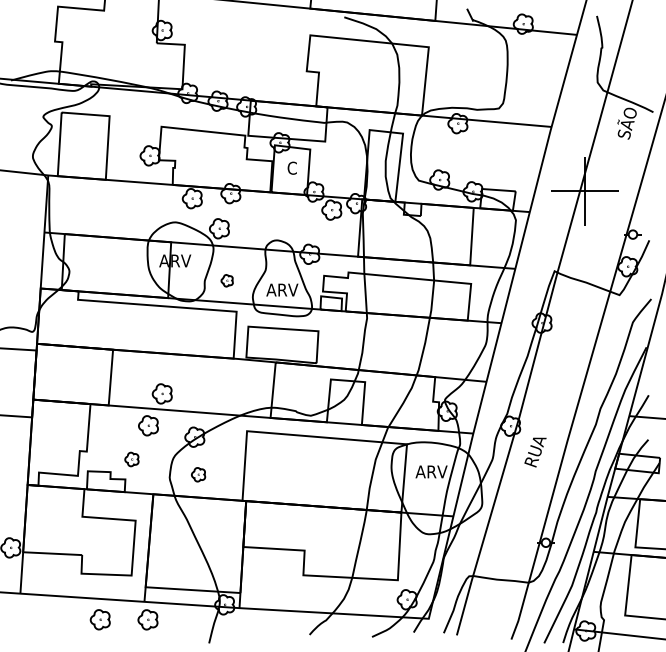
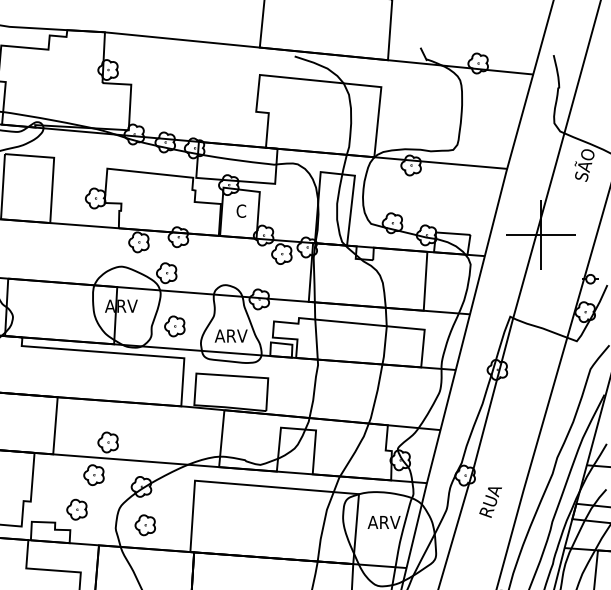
part: (226, 280) -> (173, 326), size x1.67
part: (131, 459) -> (76, 509), size x1.43
part: (198, 474) -> (145, 525), size x1.43

